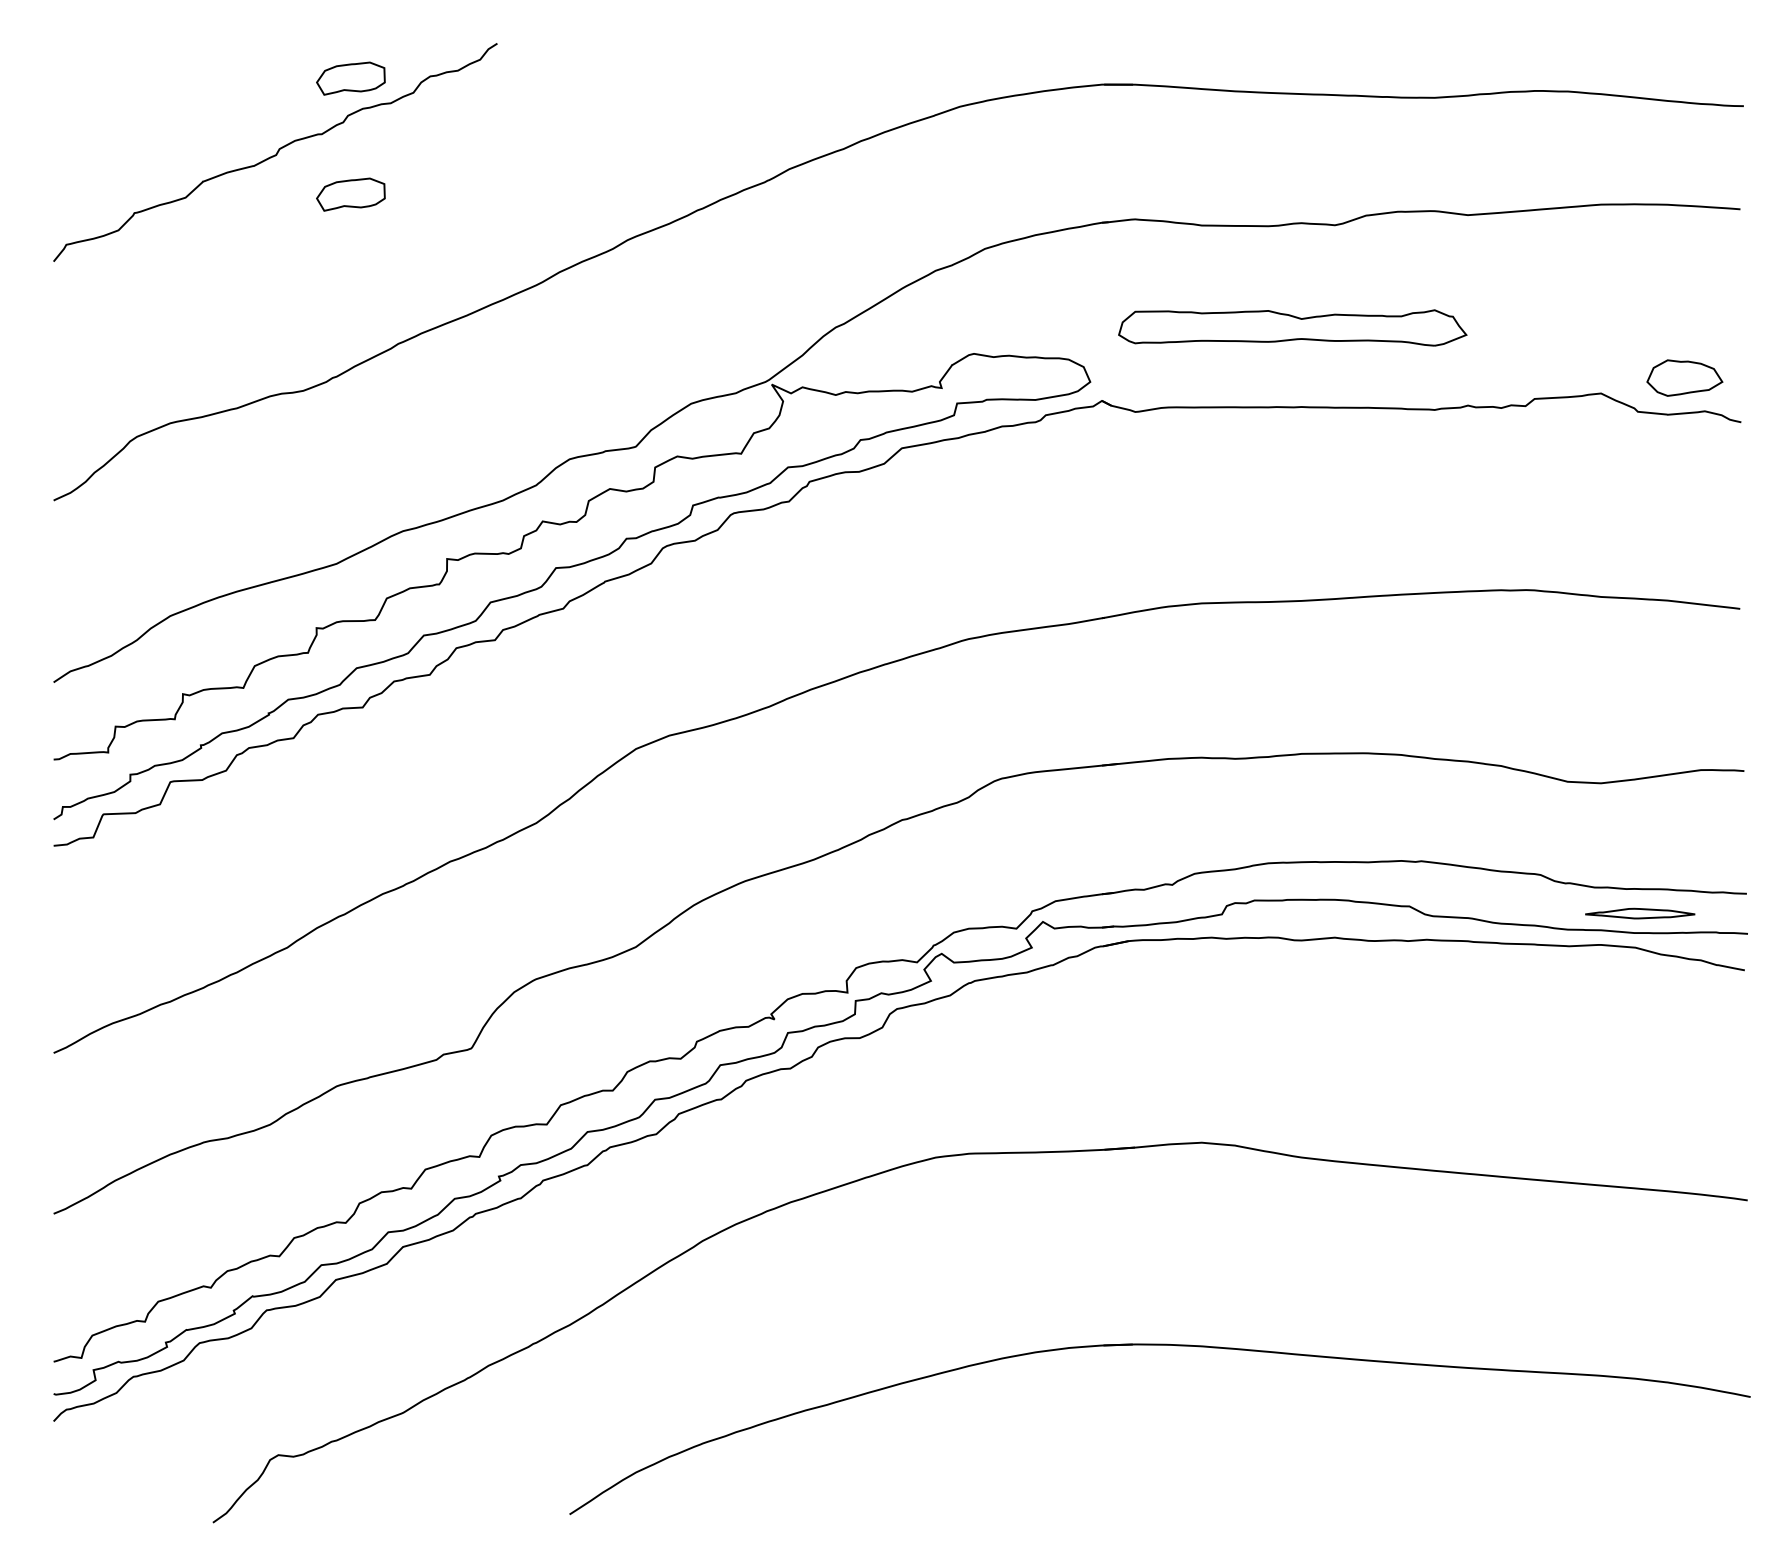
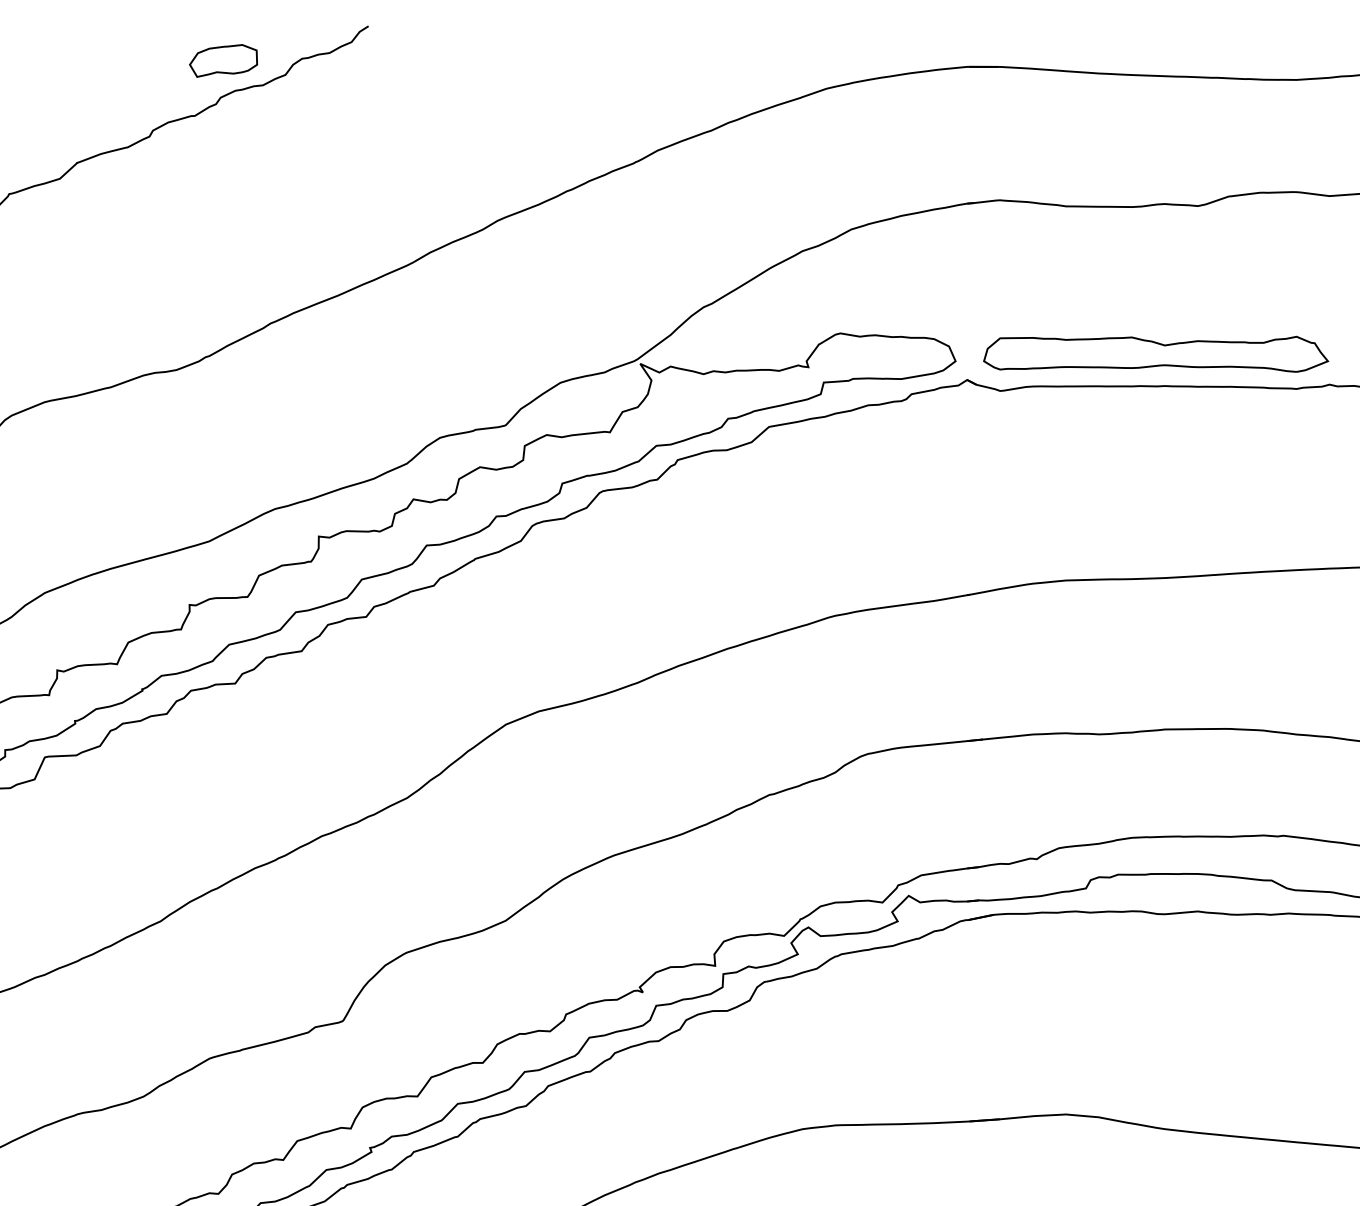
part: (350, 194) -> (223, 175), removed
part: (1292, 327) -> (1155, 353), moved

